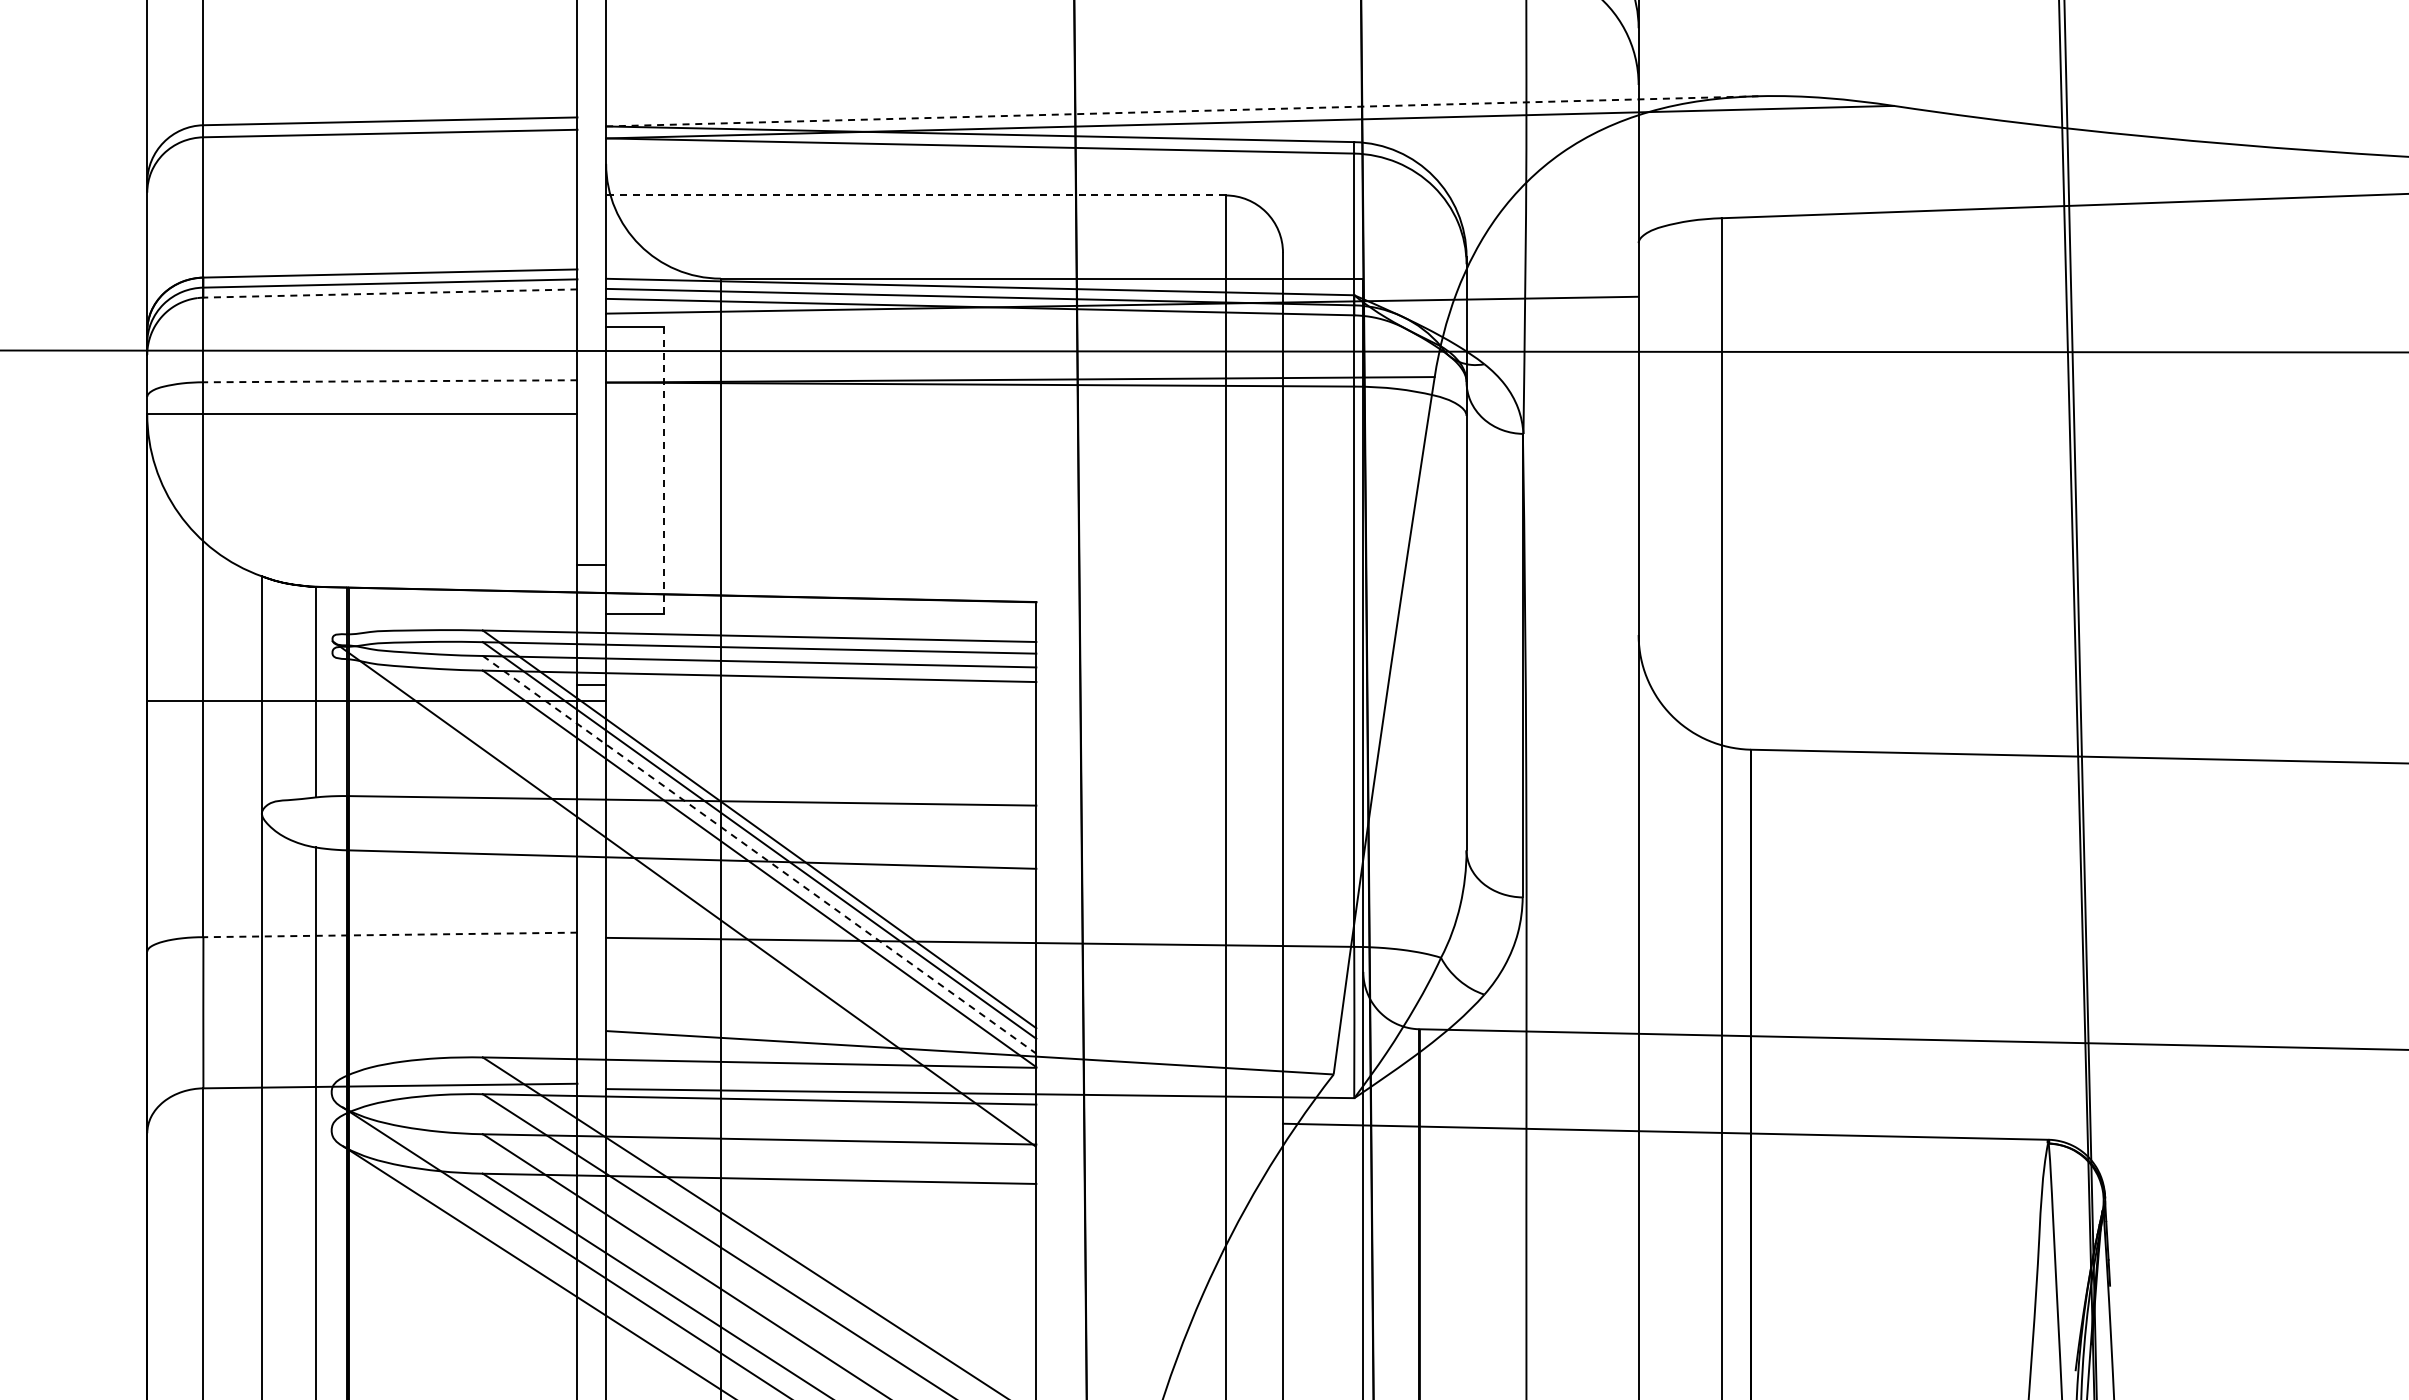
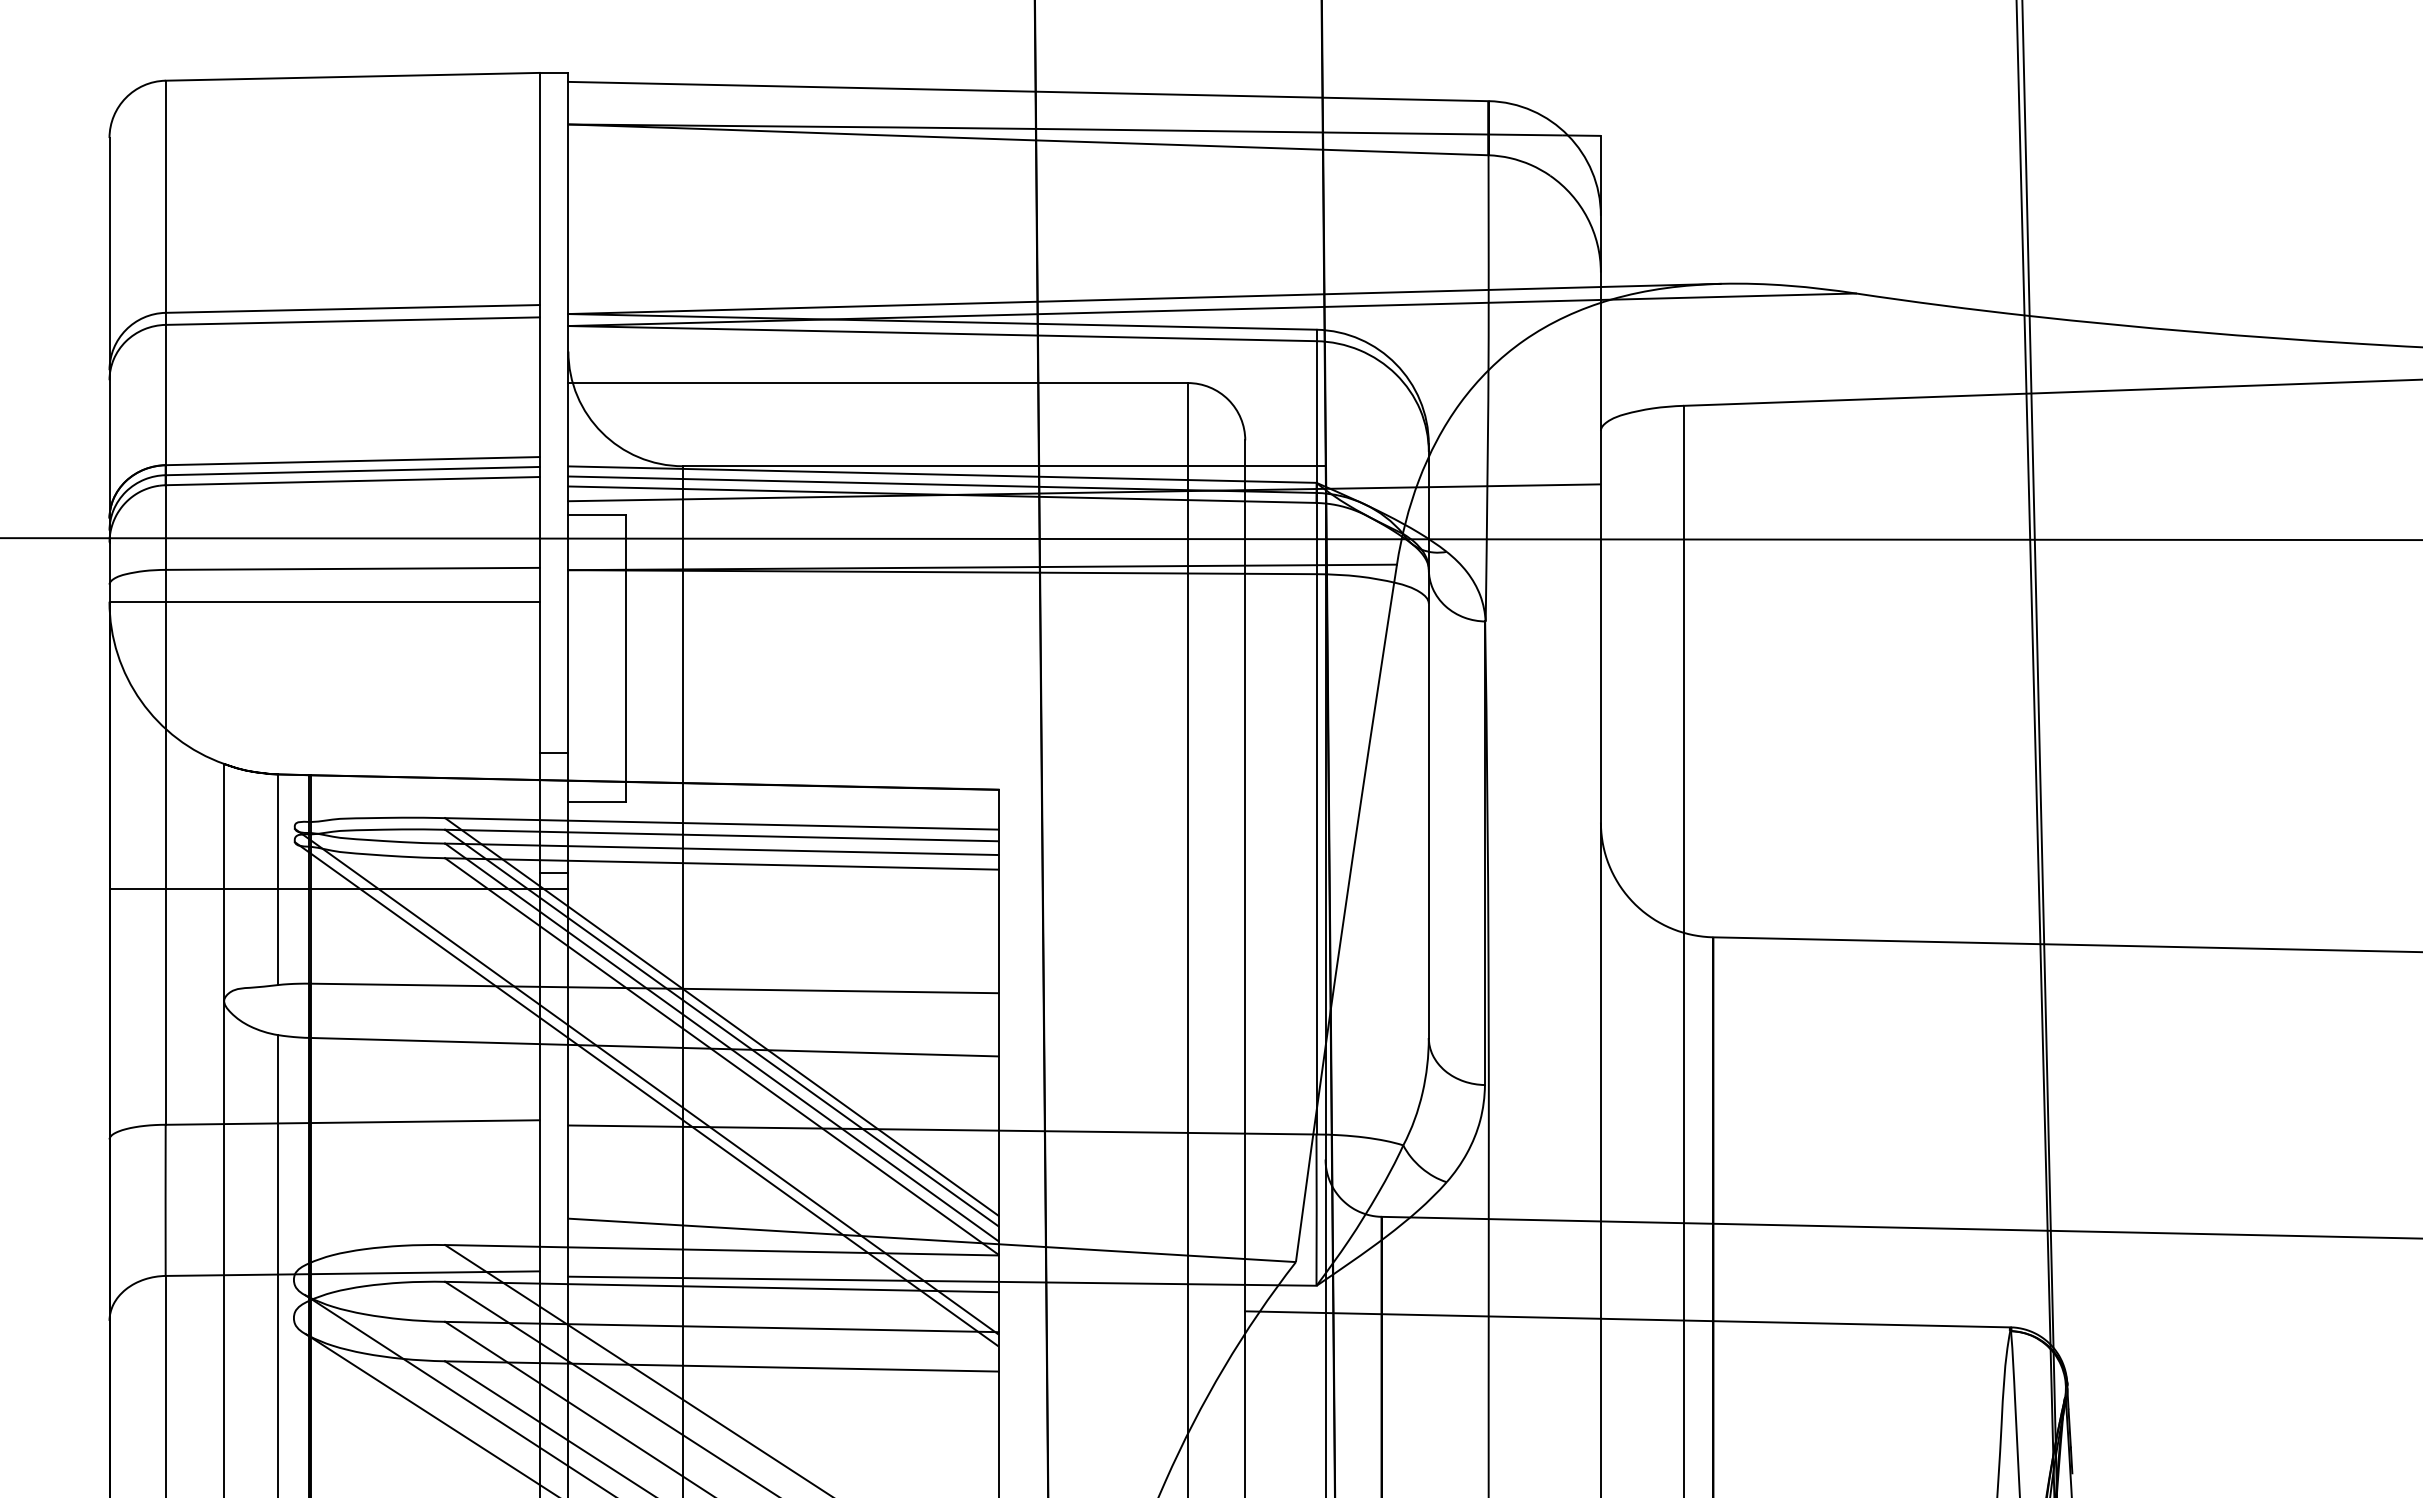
line: (1183, 110) -> (1145, 298), dashed -> solid
line: (916, 195) -> (878, 383), dashed -> solid
line: (390, 293) -> (352, 481), dashed -> solid
line: (390, 380) -> (352, 568), dashed -> solid
line: (663, 470) -> (625, 658), dashed -> solid
line: (759, 854) -> (721, 1042), dashed -> solid
line: (683, 905) -> (645, 1093), added
line: (390, 934) -> (352, 1122), dashed -> solid

